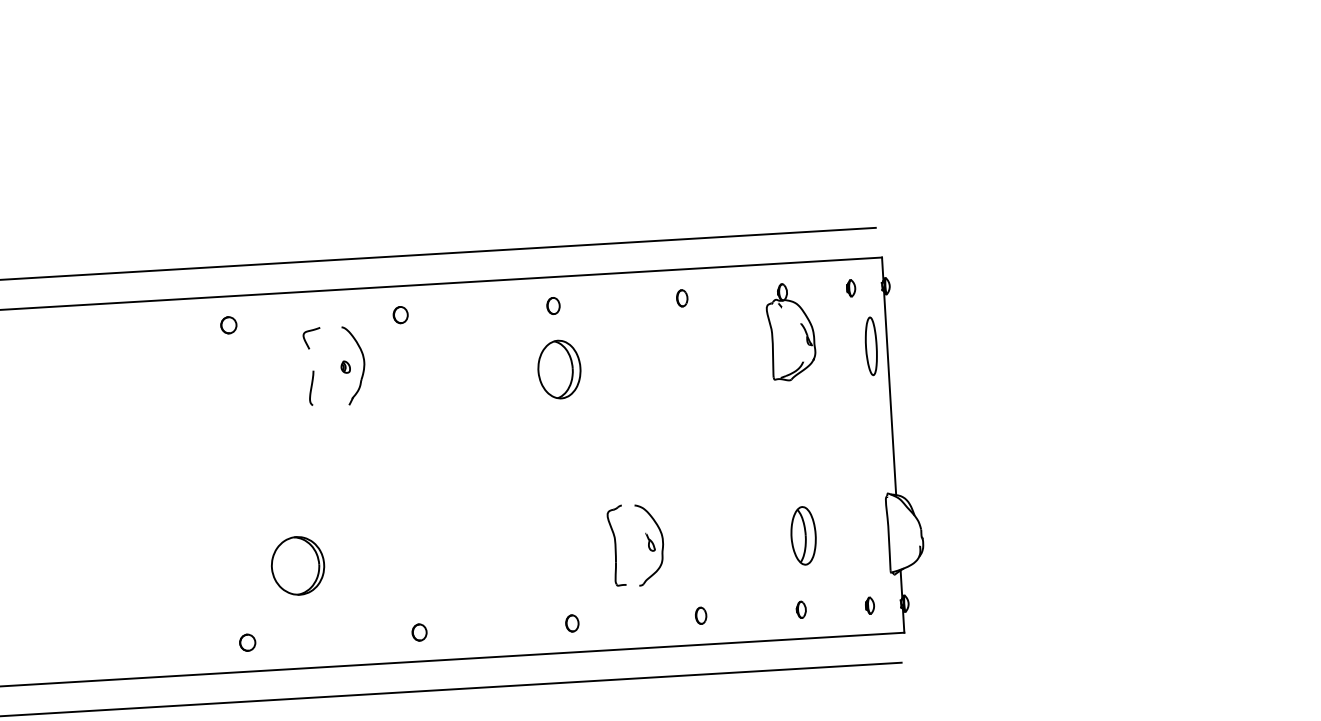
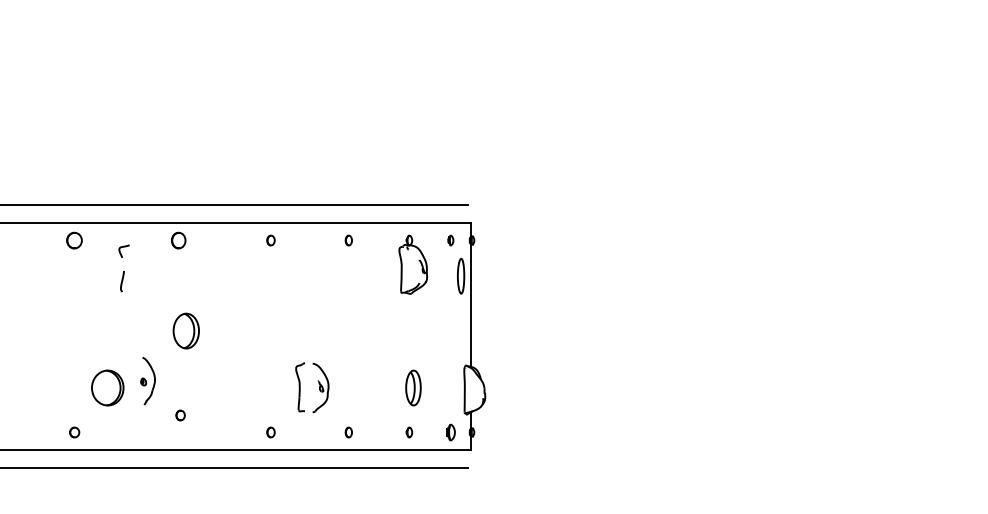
part: (400, 314) -> (178, 240), size x1.6
part: (228, 325) -> (74, 240), size x1.6
part: (352, 365) -> (147, 381), moved
part: (558, 368) -> (185, 330), moved
part: (869, 605) -> (450, 432), size x1.6
part: (419, 632) -> (180, 415), moved

